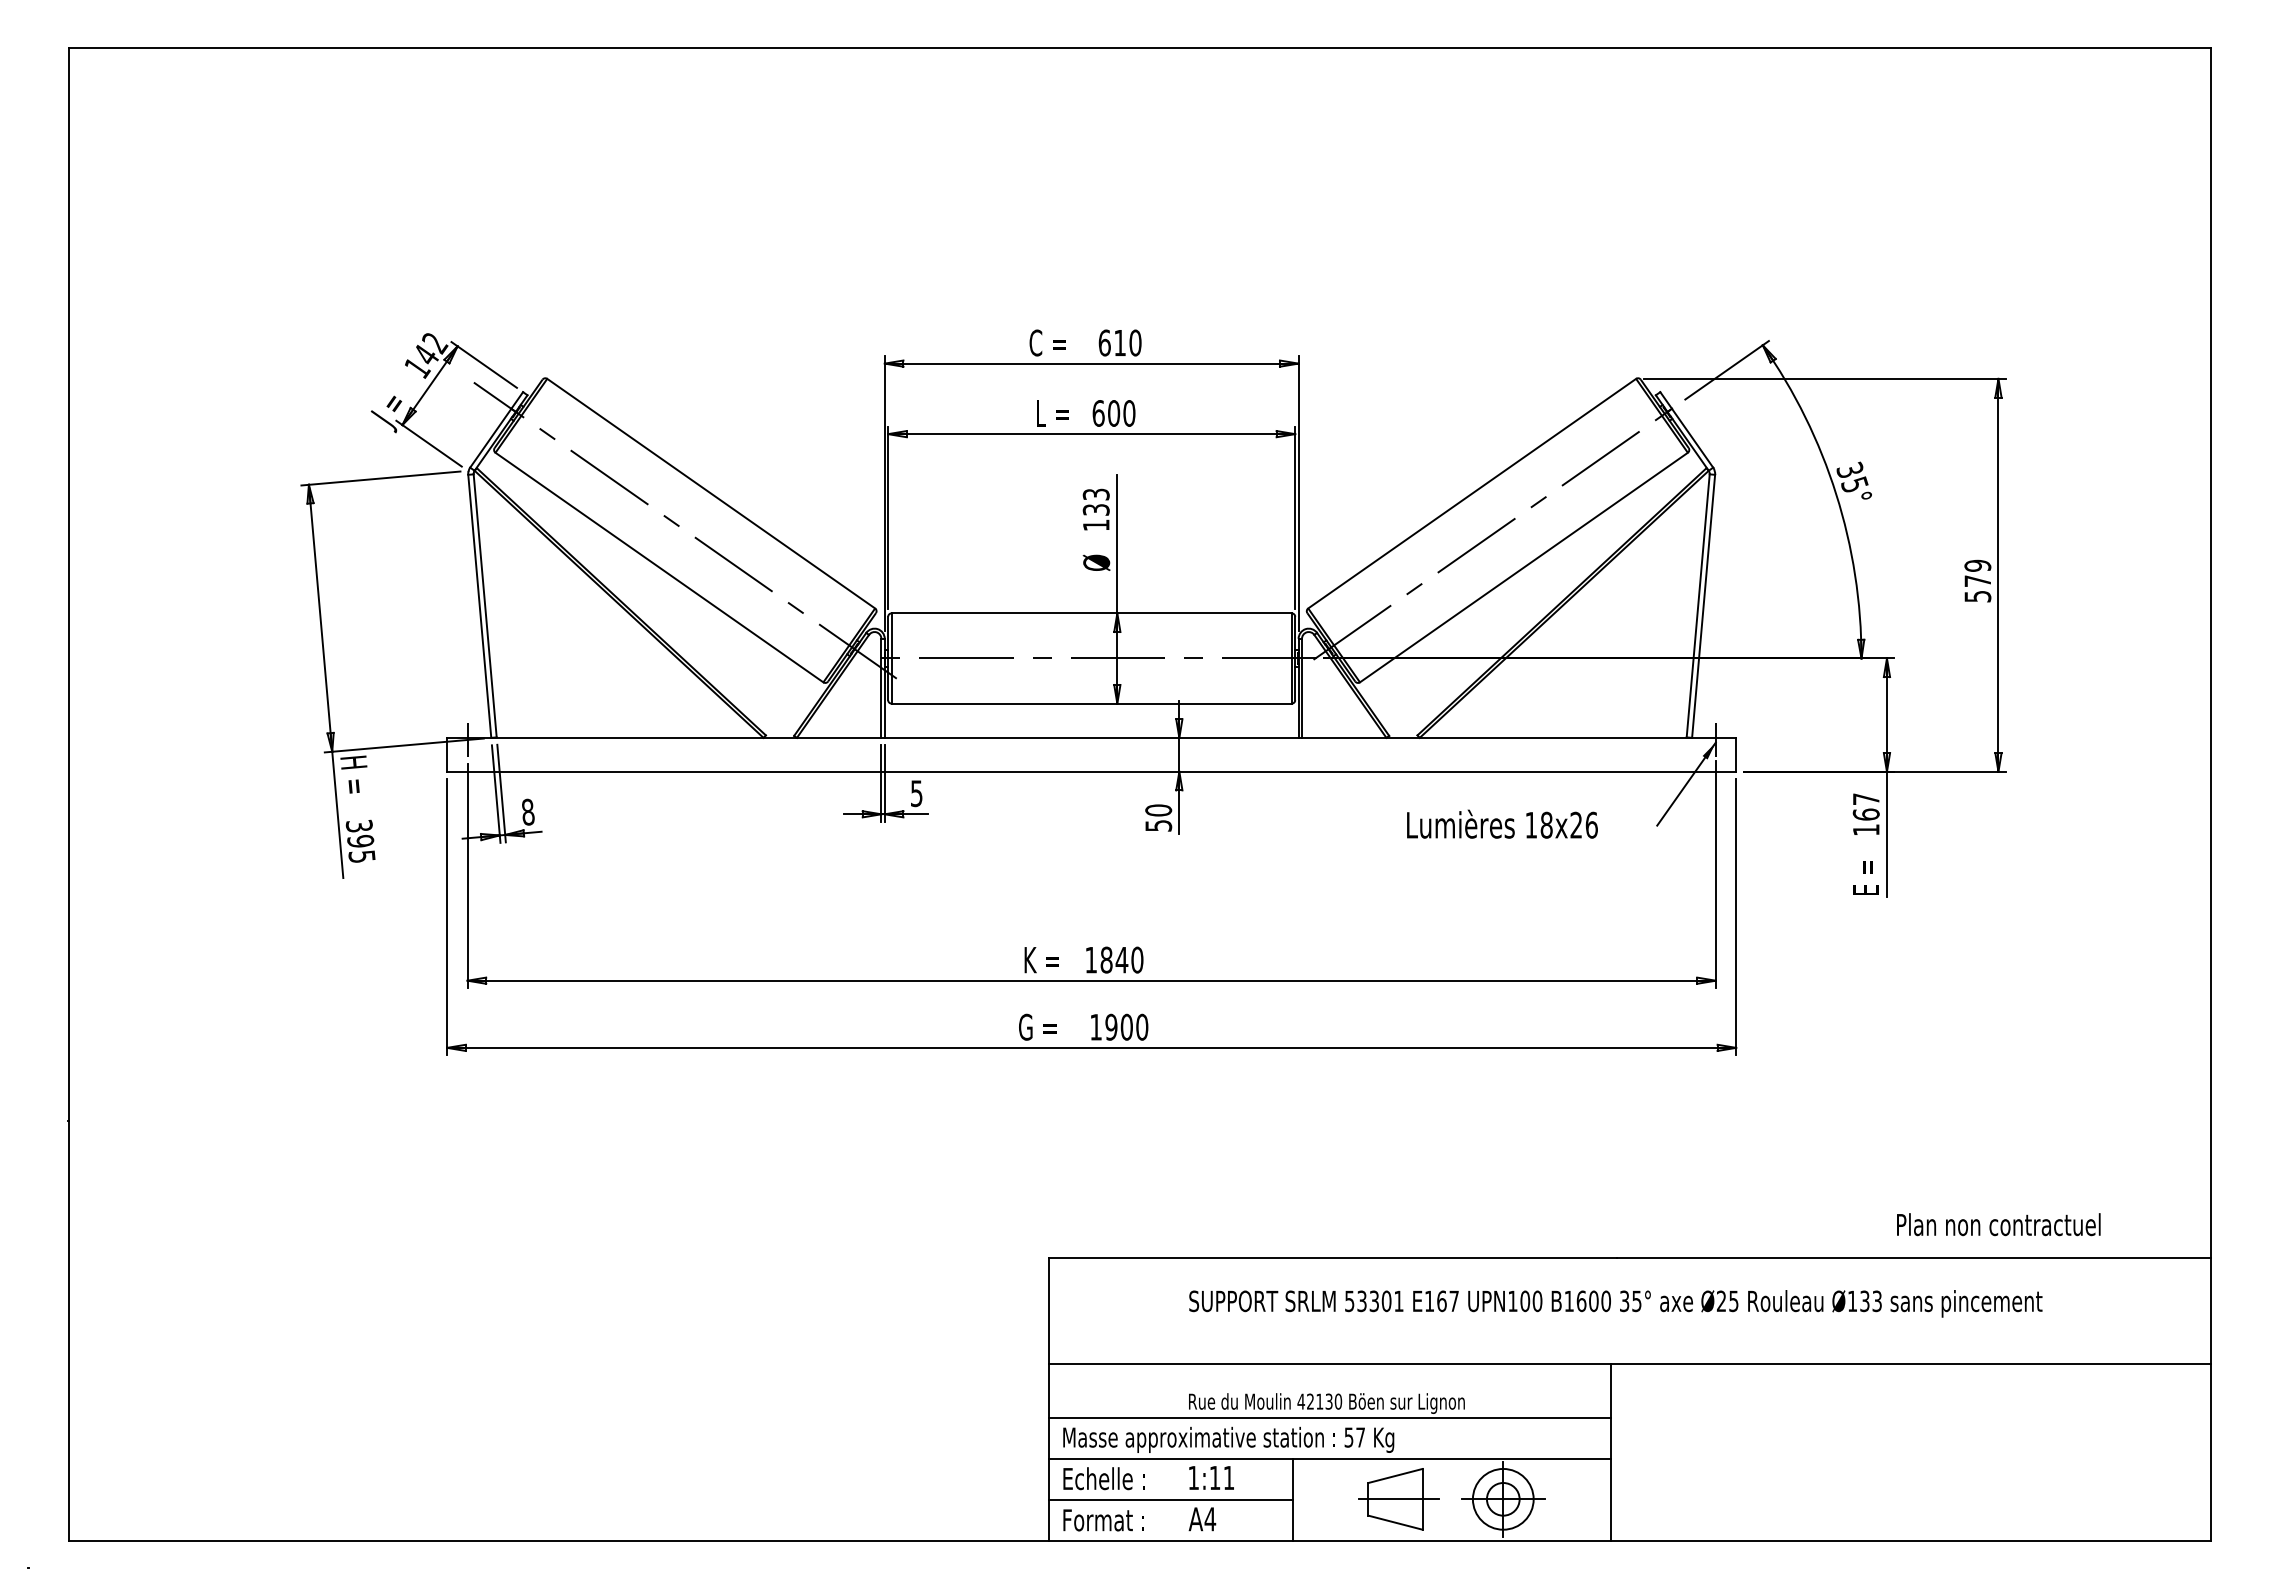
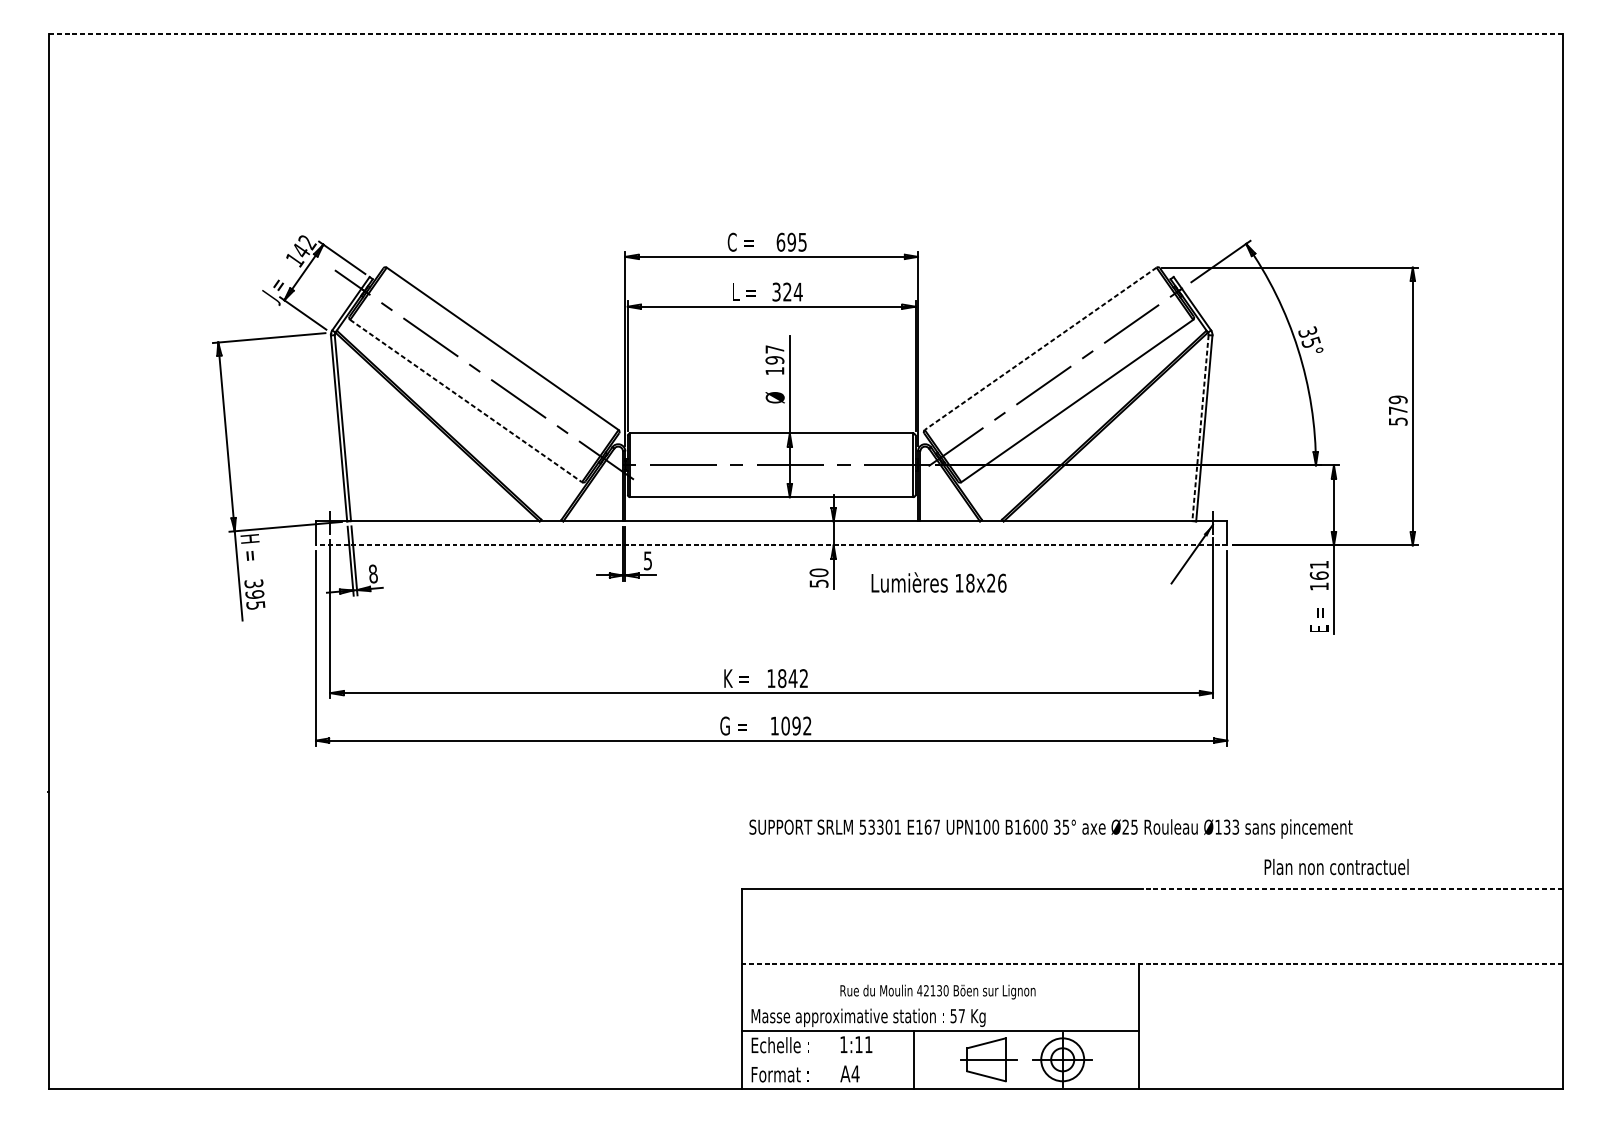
line: (1139, 47) -> (805, 33), solid -> dashed
text: (1127, 342) -> (797, 241), 610 -> 695
text: (1113, 413) -> (787, 292), 600 -> 324
line: (1471, 493) -> (1040, 348), solid -> dashed
text: (1095, 502) -> (774, 355), 133 -> 197
line: (659, 567) -> (466, 401), solid -> dashed
line: (1698, 606) -> (1200, 428), solid -> dashed
line: (1091, 771) -> (771, 545), solid -> dashed
text: (1866, 798) -> (1319, 564), 167 -> 161
text: (1502, 823) -> (939, 582), moved
text: (1137, 959) -> (804, 678), 1840 -> 1842
text: (1126, 1026) -> (796, 725), 1900 -> 1092
text: (1998, 1224) -> (1336, 866), moved
line: (1913, 1257) -> (1352, 888), solid -> dashed
text: (1615, 1303) -> (1050, 828), moved
line: (1629, 1363) -> (1151, 963), solid -> dashed
line: (1330, 1418) -> (940, 1002), removed
line: (1170, 1500) -> (827, 1060), removed

